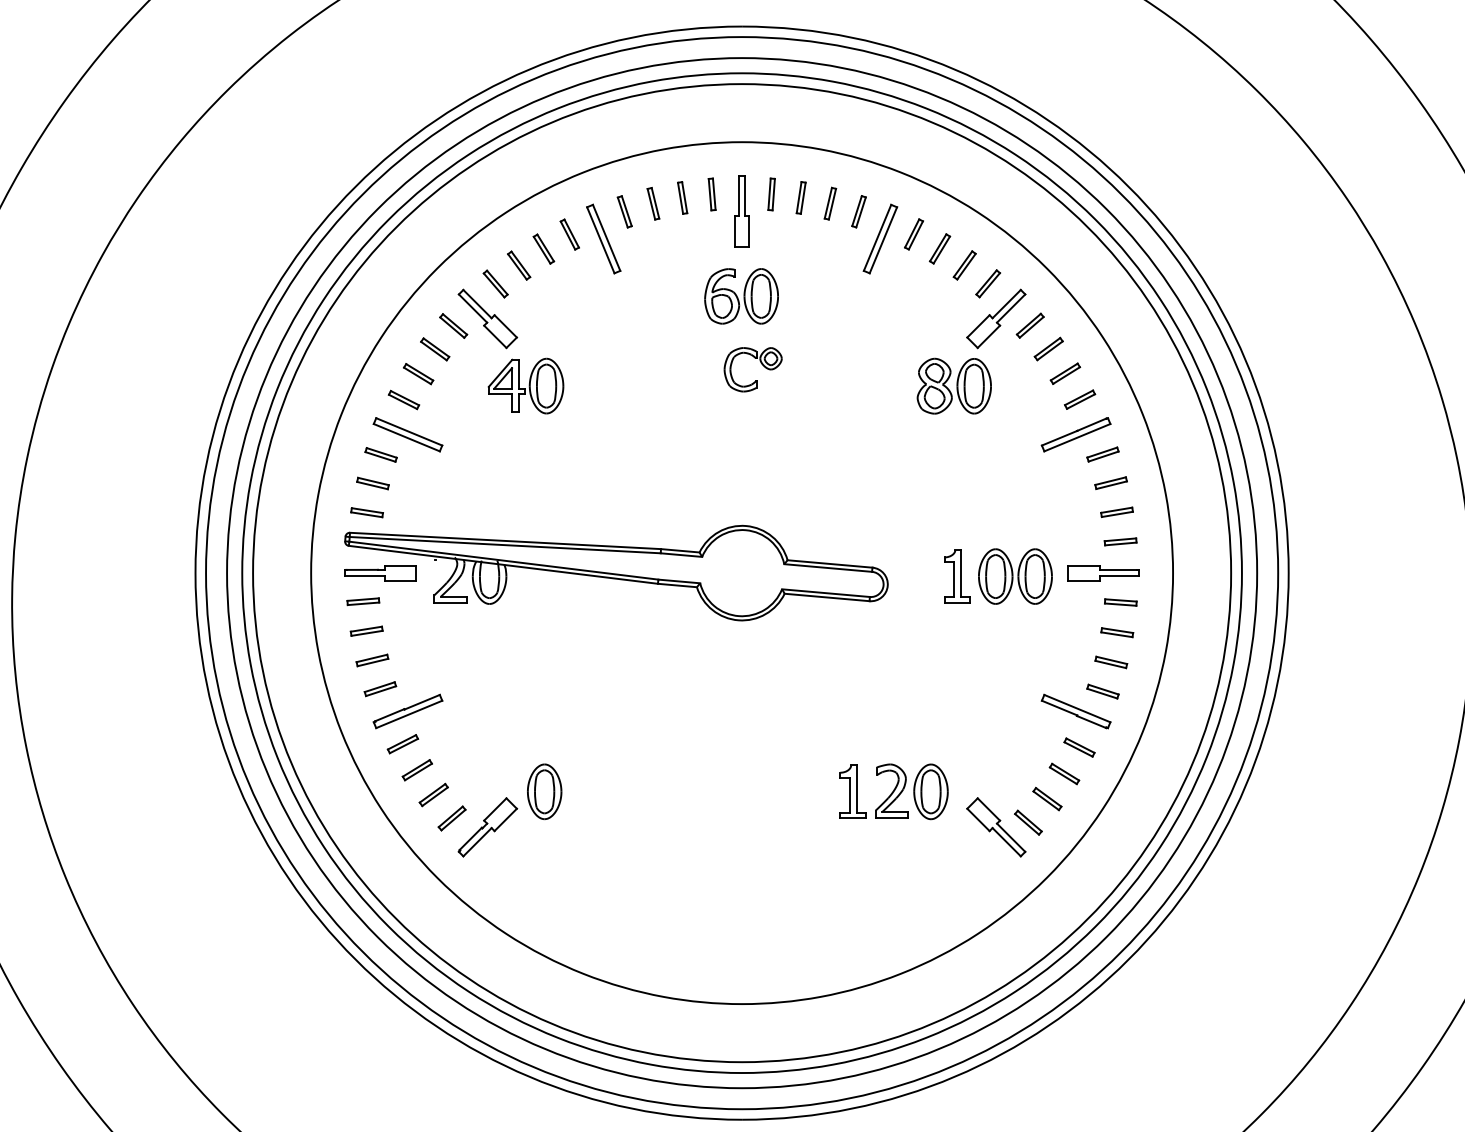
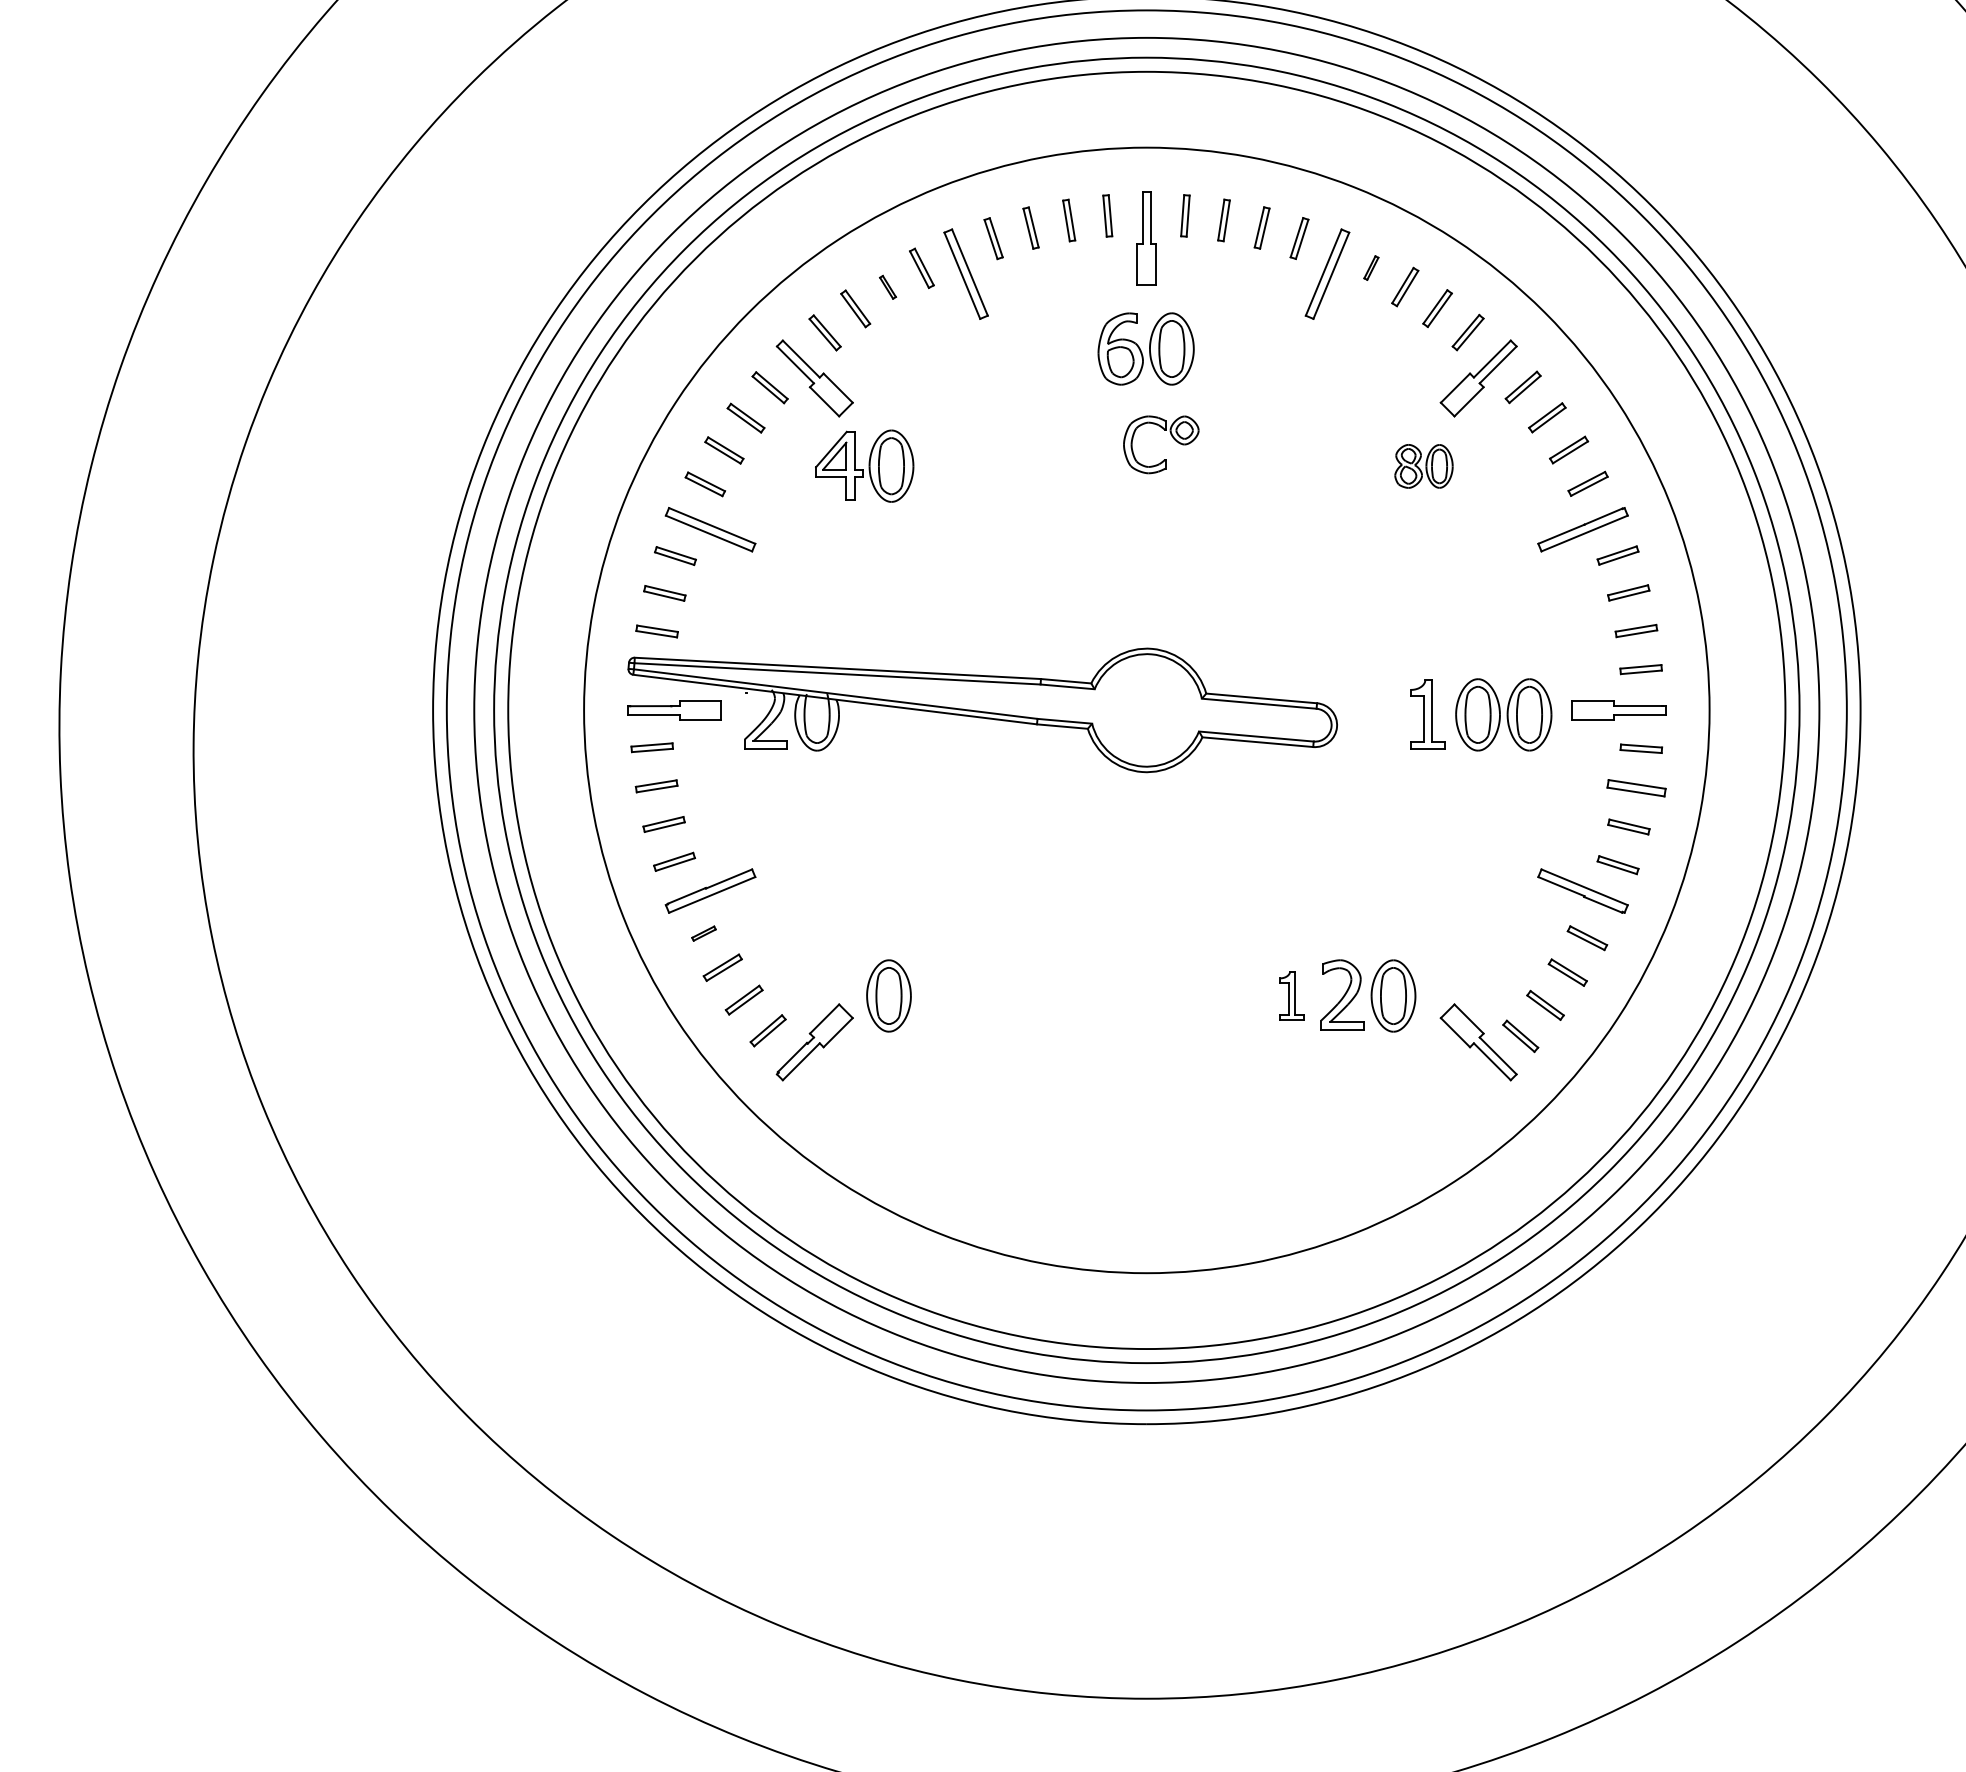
part: (914, 233) -> (1371, 267), size x0.6
part: (543, 249) -> (887, 287), size x0.6
part: (953, 386) -> (1423, 466), size x0.6
part: (1117, 632) -> (1636, 787), size x1.4
part: (402, 743) -> (703, 933), size x0.6
part: (852, 791) -> (1291, 995), size x0.7

